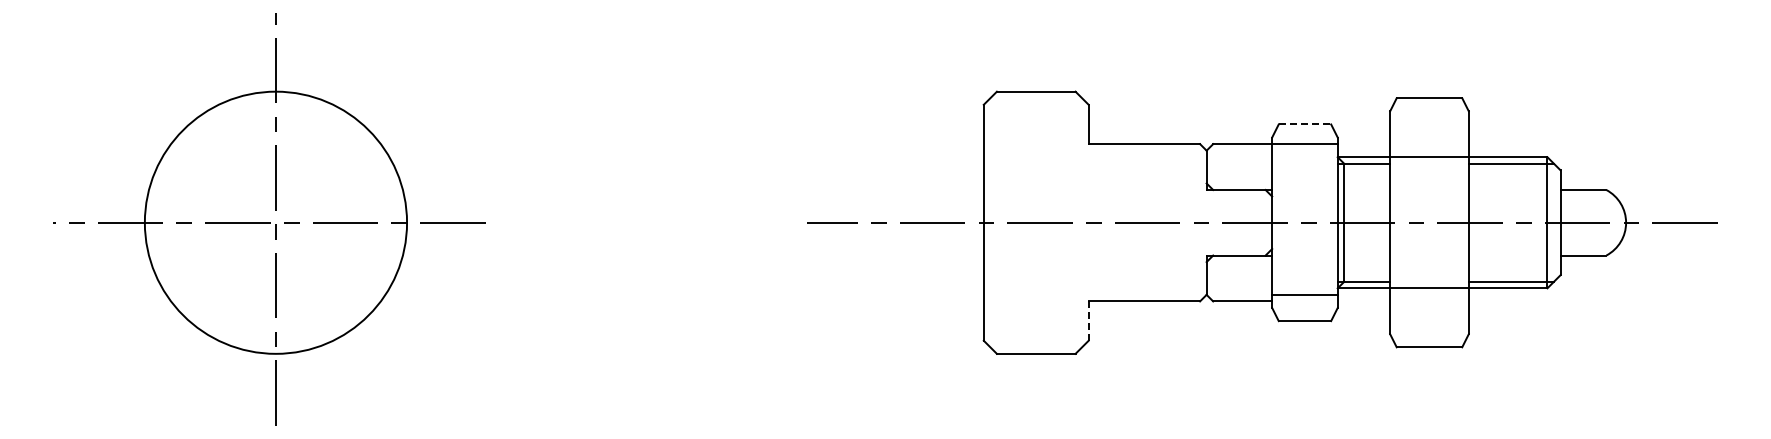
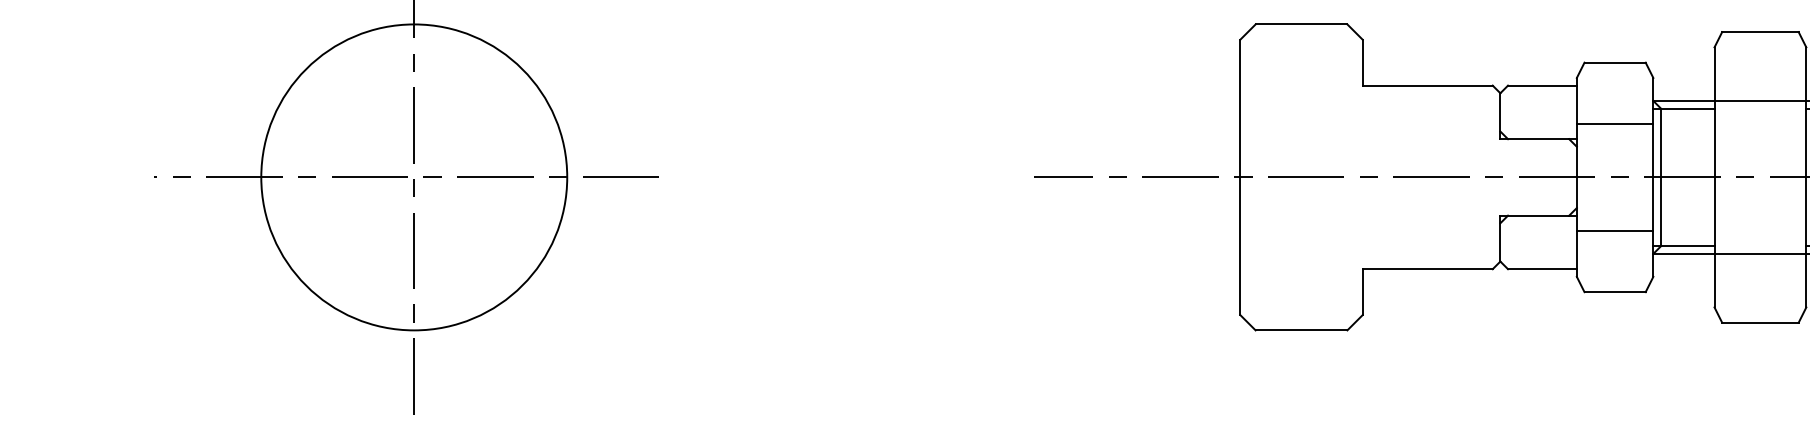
line: (1305, 124) -> (1615, 62), dashed -> solid
line: (1304, 143) -> (1614, 123), moved
line: (1304, 294) -> (1614, 230), moved
line: (1088, 321) -> (1362, 292), dashed -> solid

